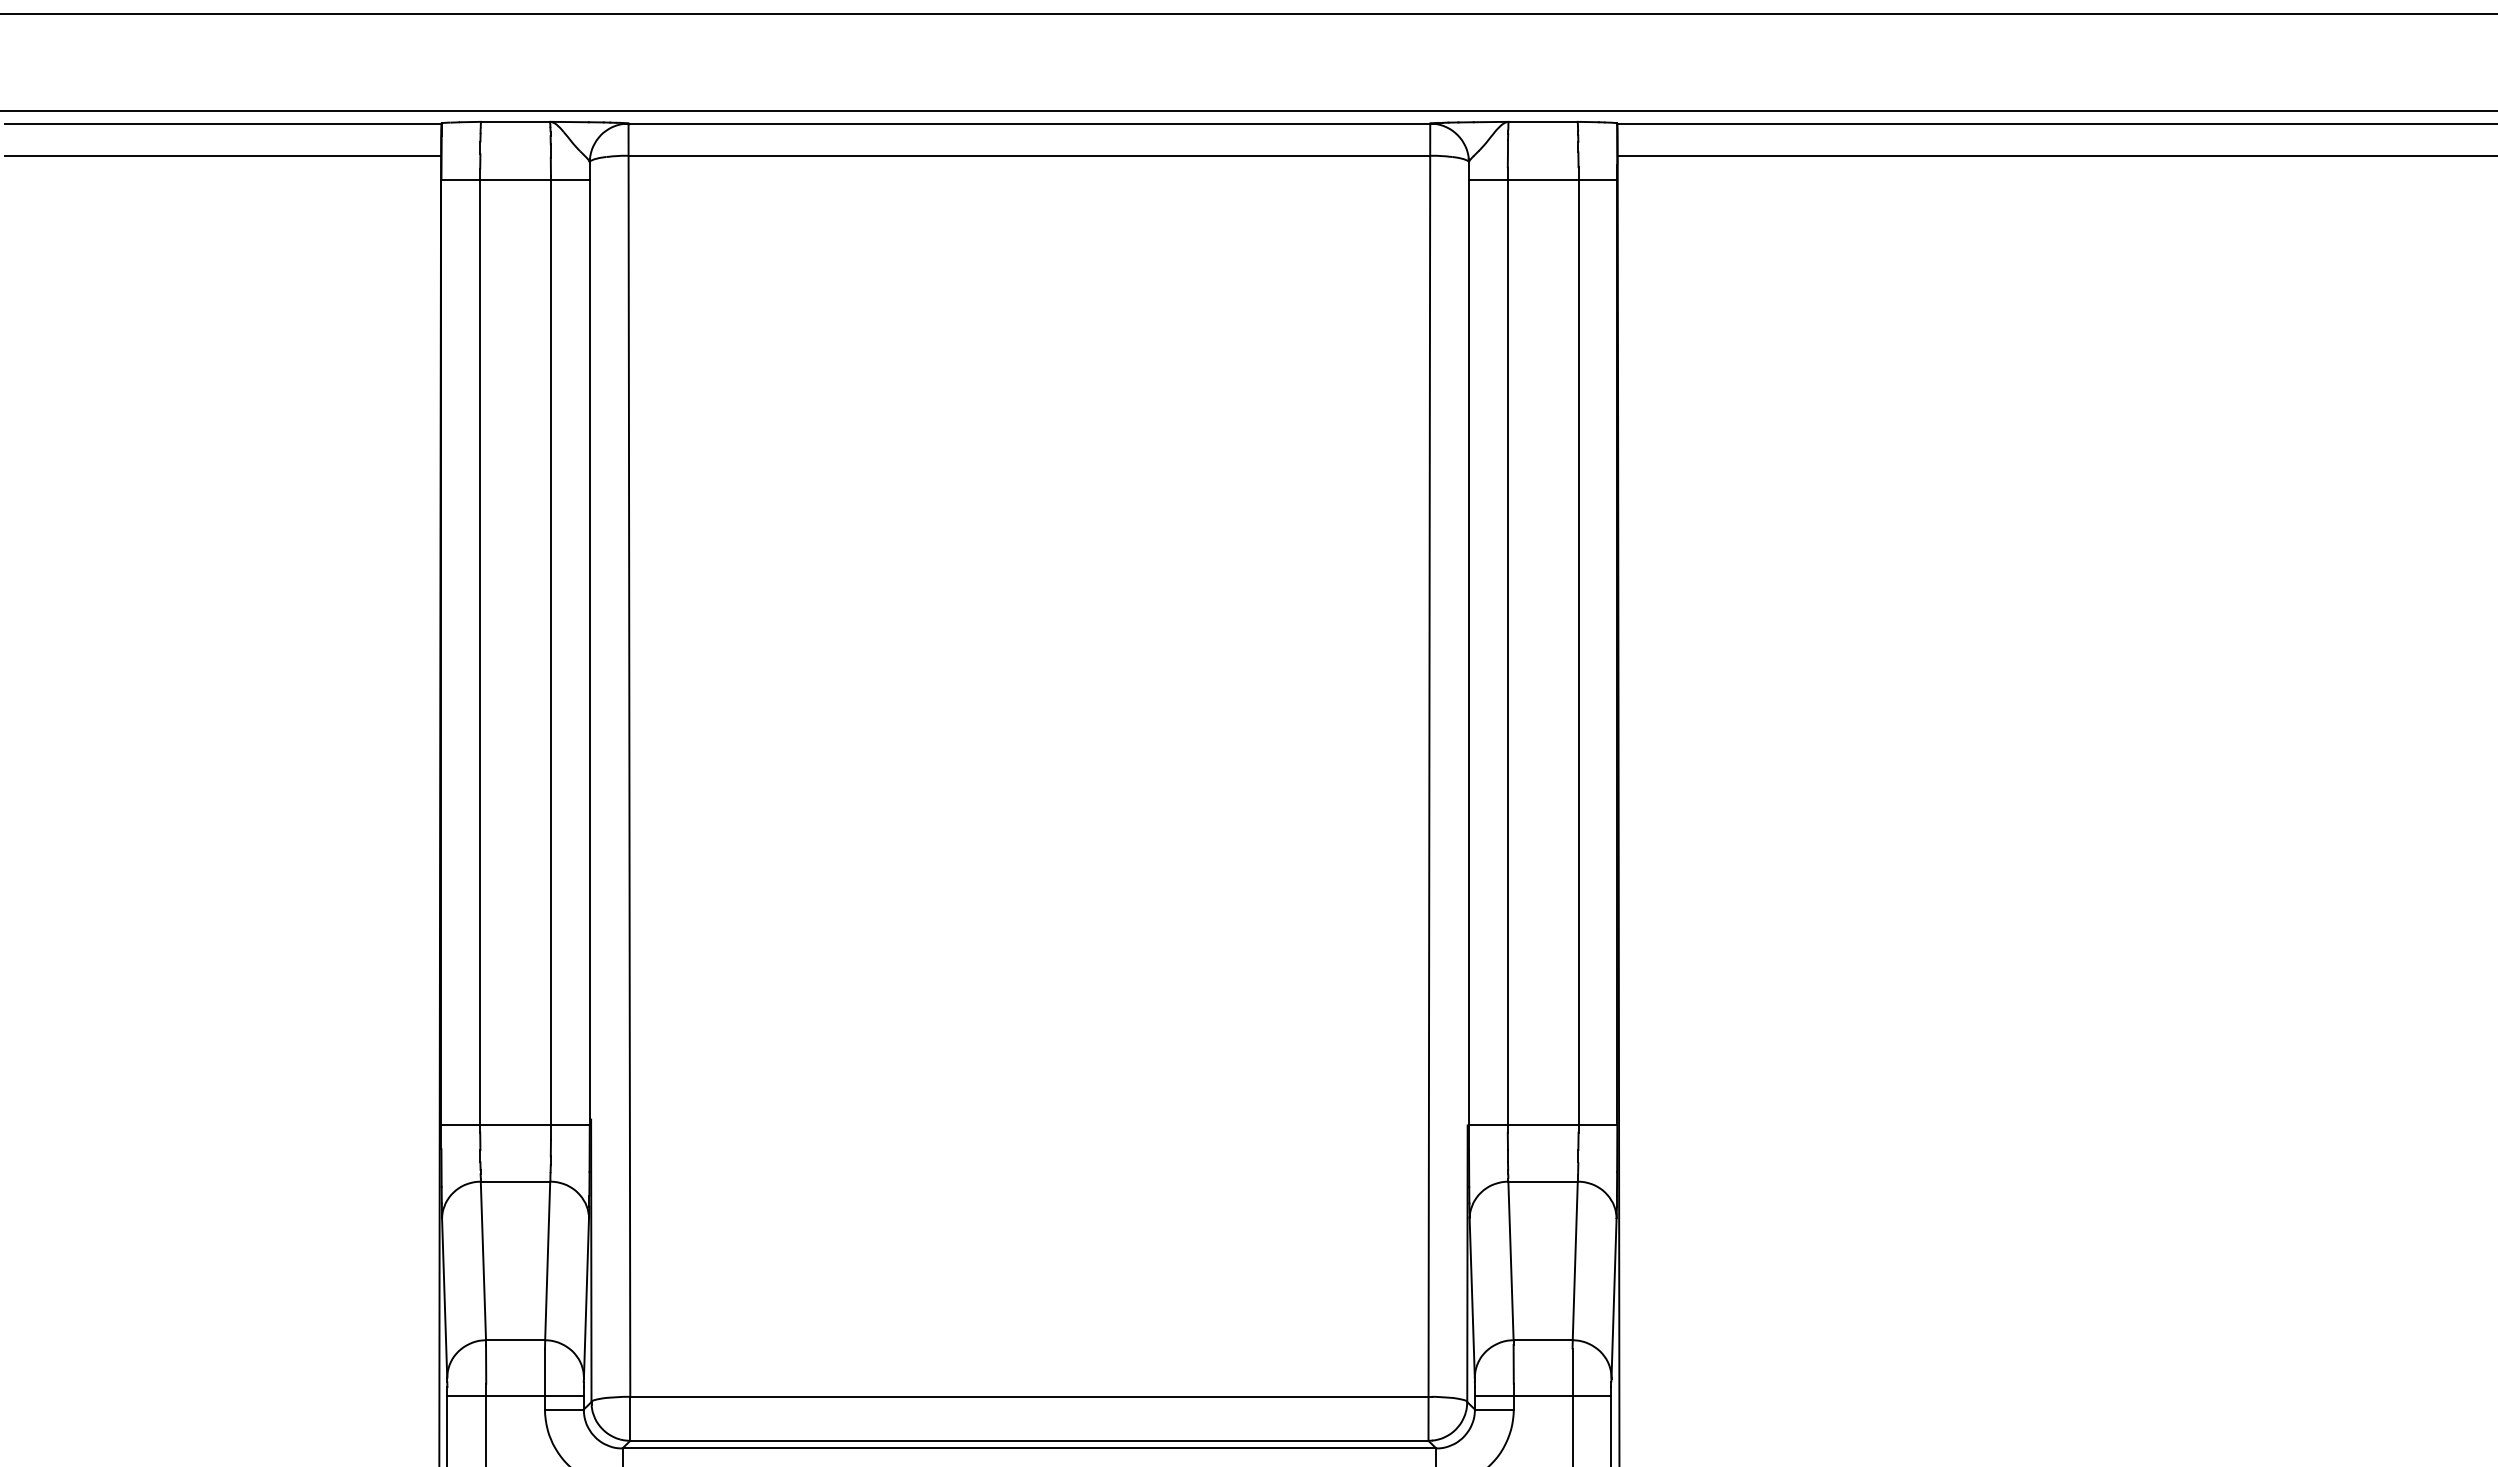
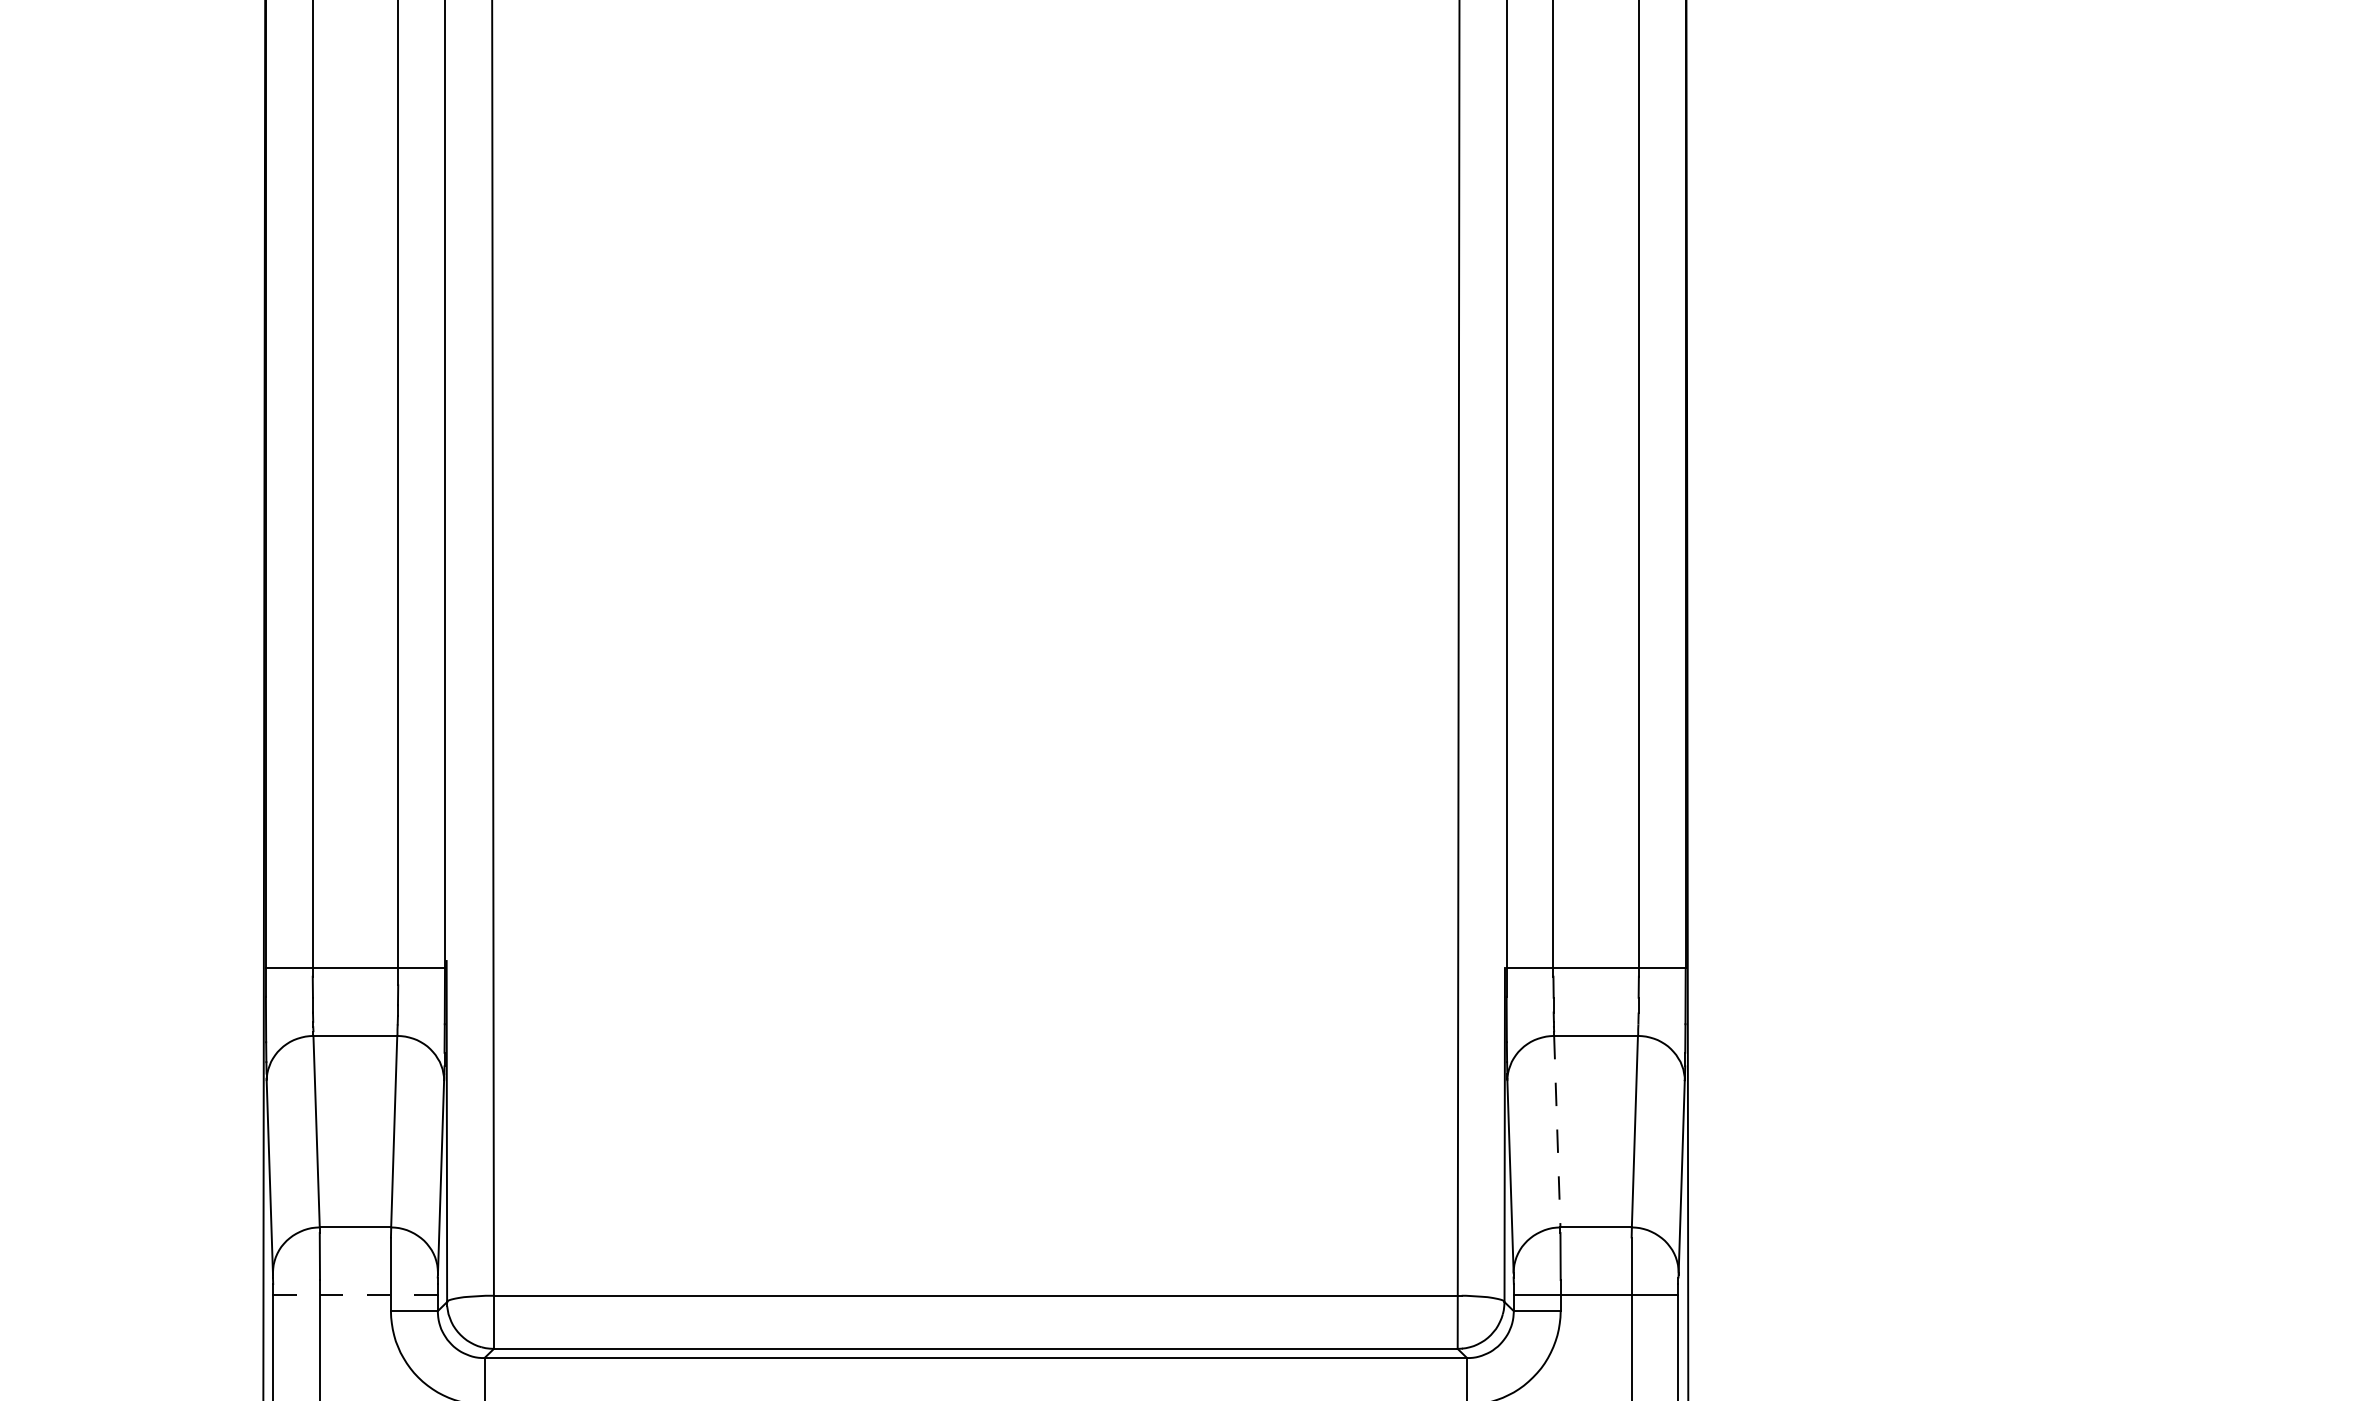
line: (1511, 1261) -> (1557, 1132), solid -> dashed
line: (516, 1396) -> (356, 1295), solid -> dashed

